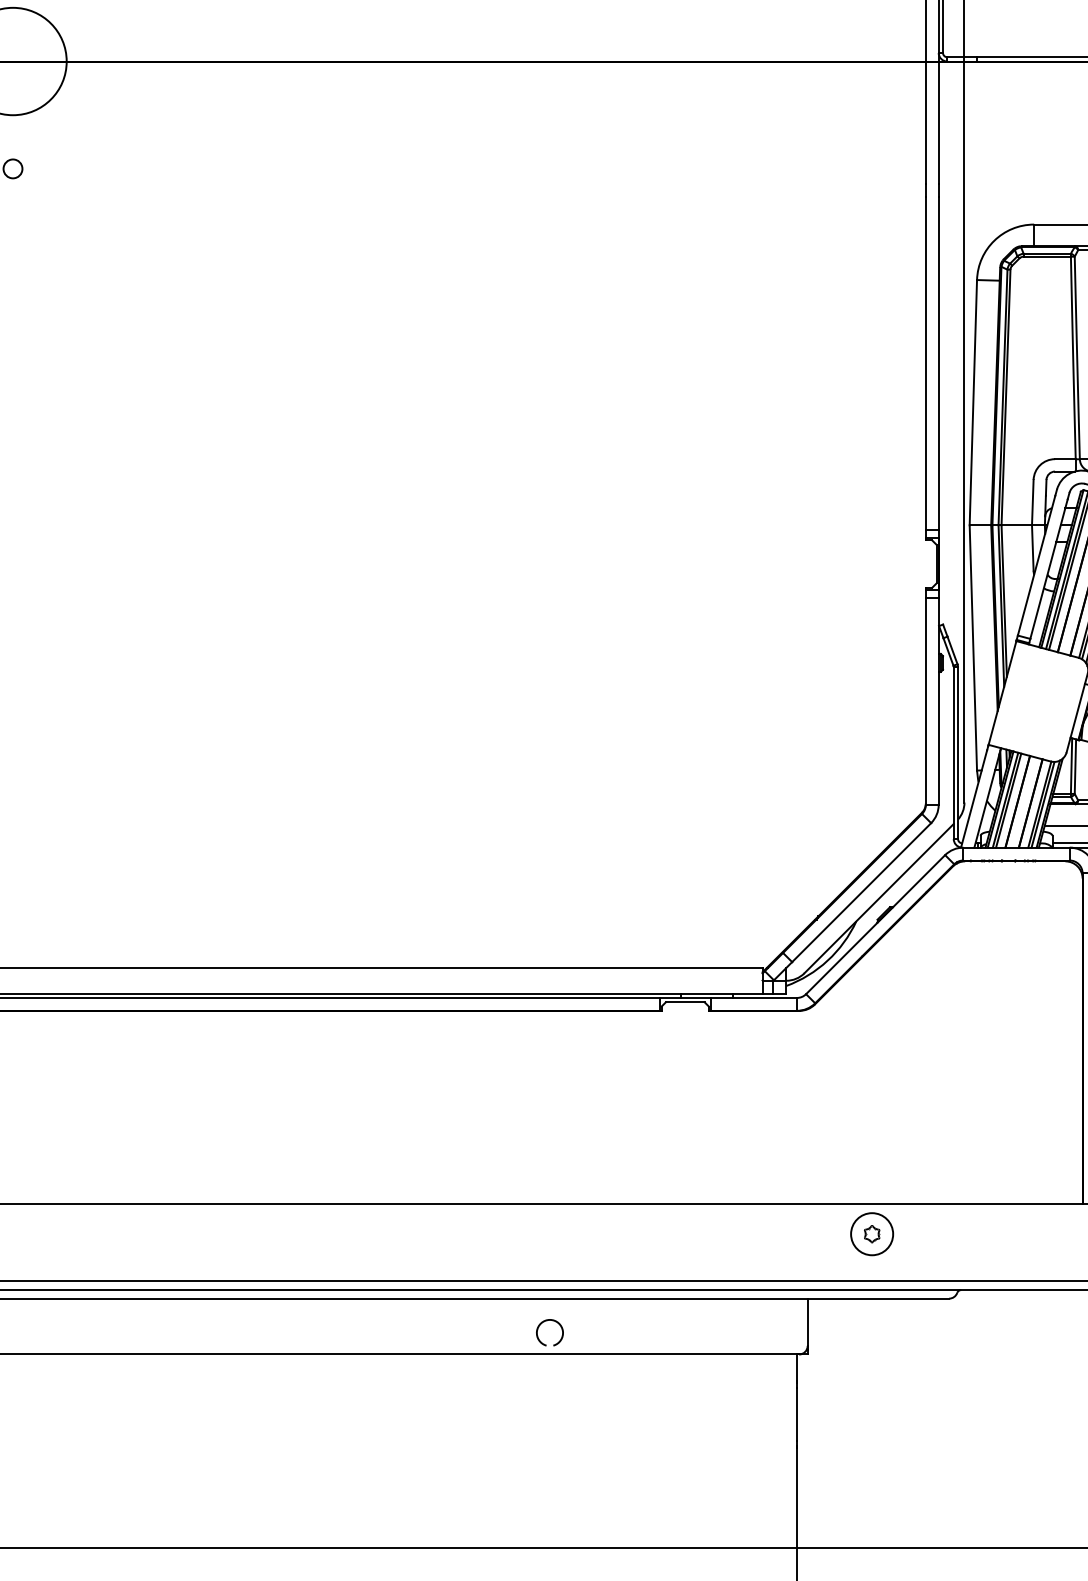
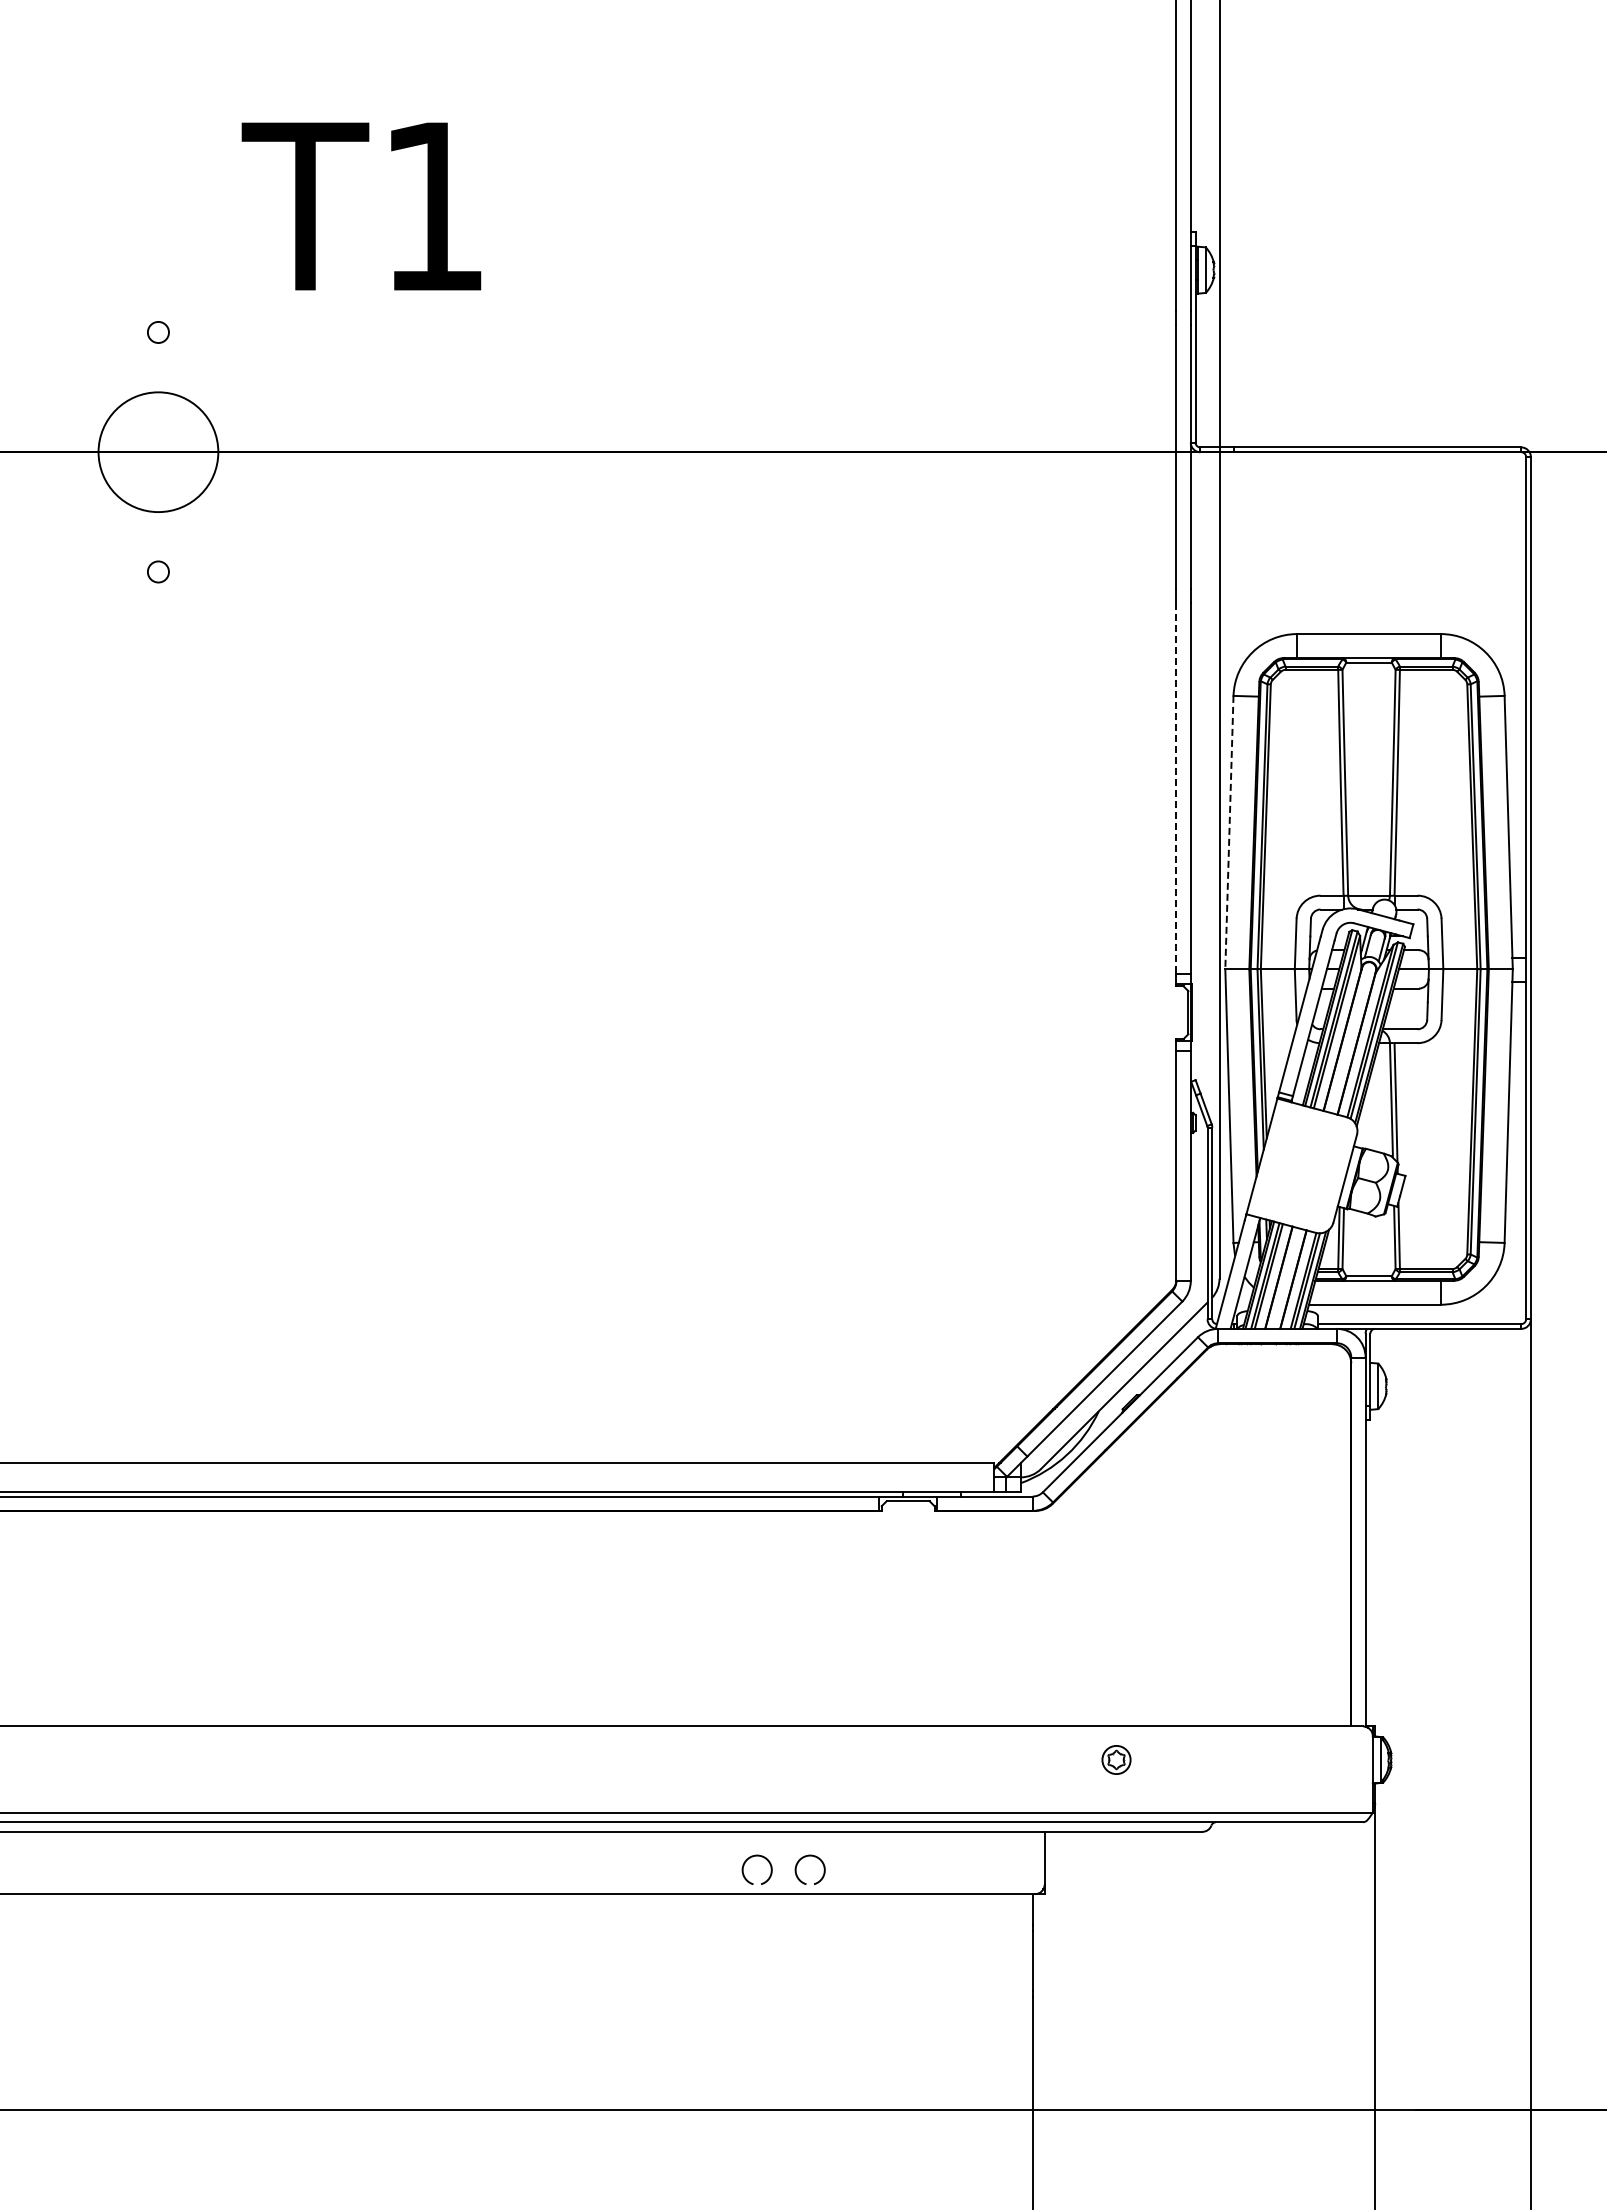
line: (925, 363) -> (1176, 788), solid -> dashed
line: (973, 402) -> (1229, 832), solid -> dashed
circle: (872, 1233) -> (1116, 1759), size x0.6
arc: (586, 1329) -> (797, 1866), added

